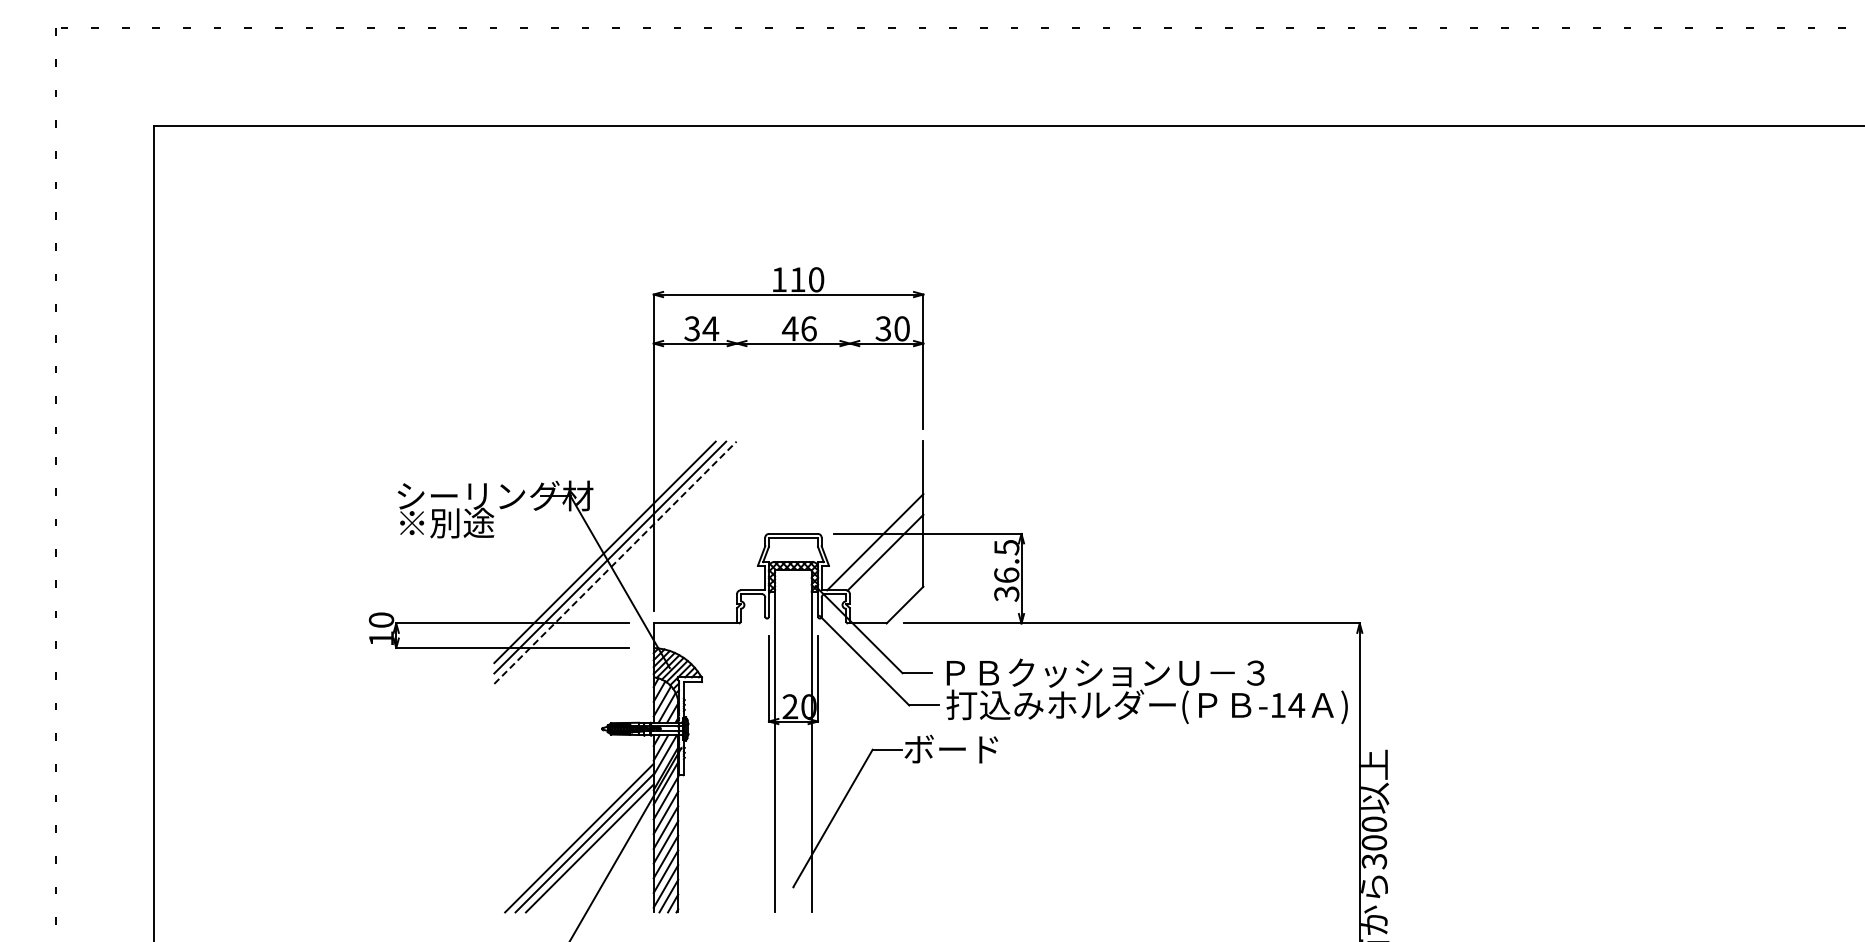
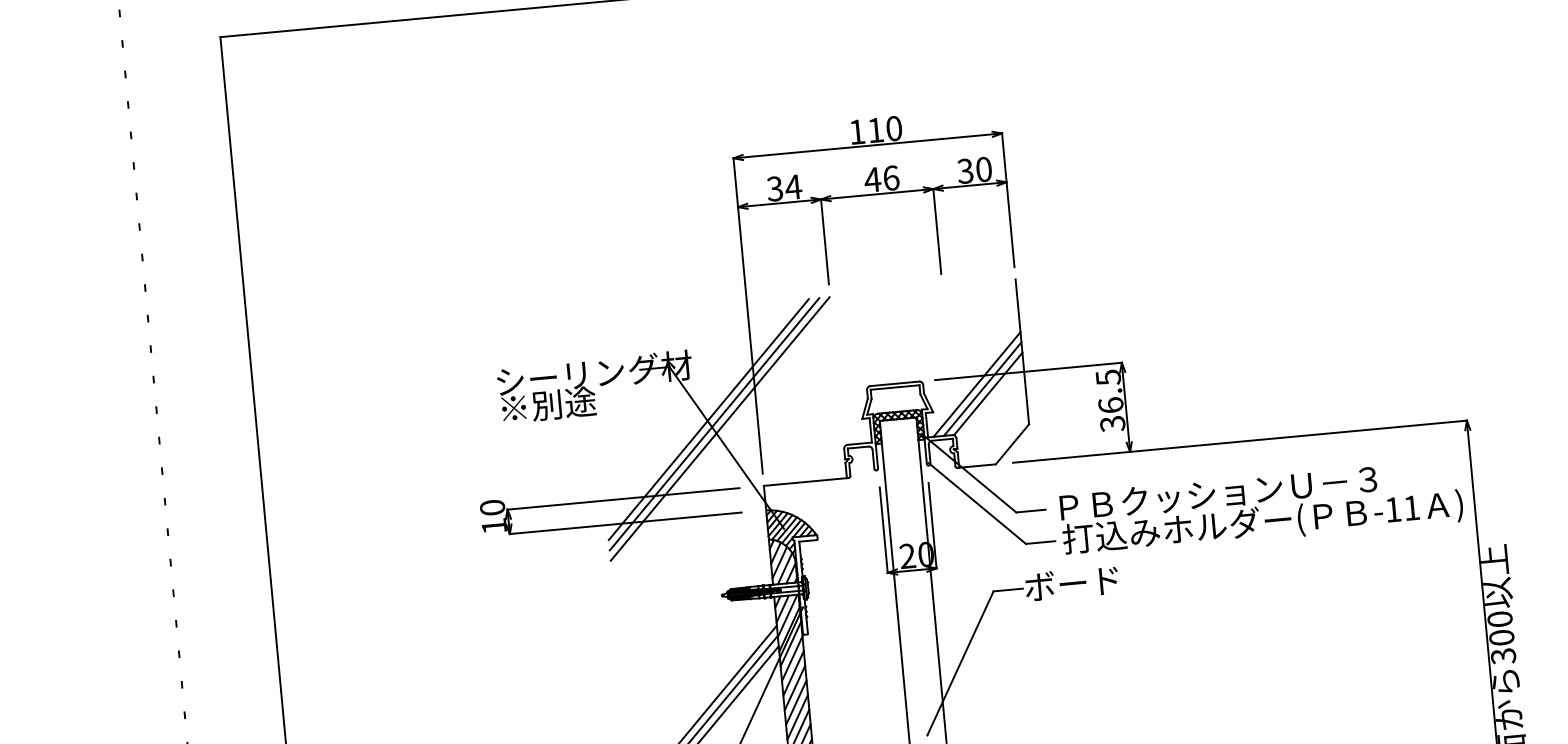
line: (737, 385) -> (825, 241), added
line: (849, 385) -> (936, 230), added
line: (880, 547) -> (982, 389), added
line: (615, 562) -> (720, 428), dashed -> solid
text: (1296, 705) -> (1411, 508), -14 -> -11

